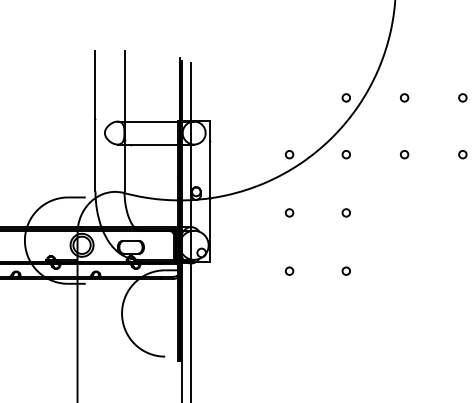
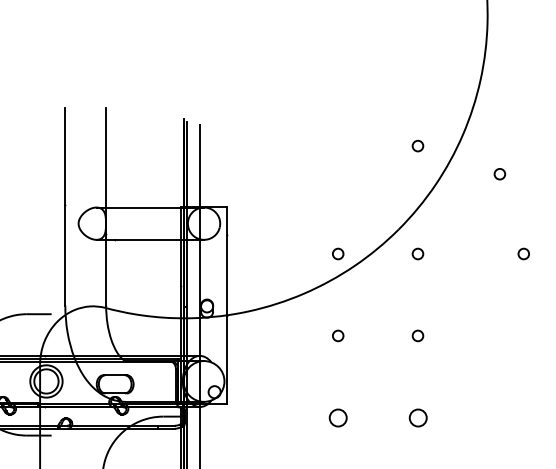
circle: (345, 97) -> (416, 145), moved
circle: (404, 154) -> (523, 253), moved
circle: (289, 270) -> (338, 416), size x1.6
circle: (345, 270) -> (416, 416), size x1.6

